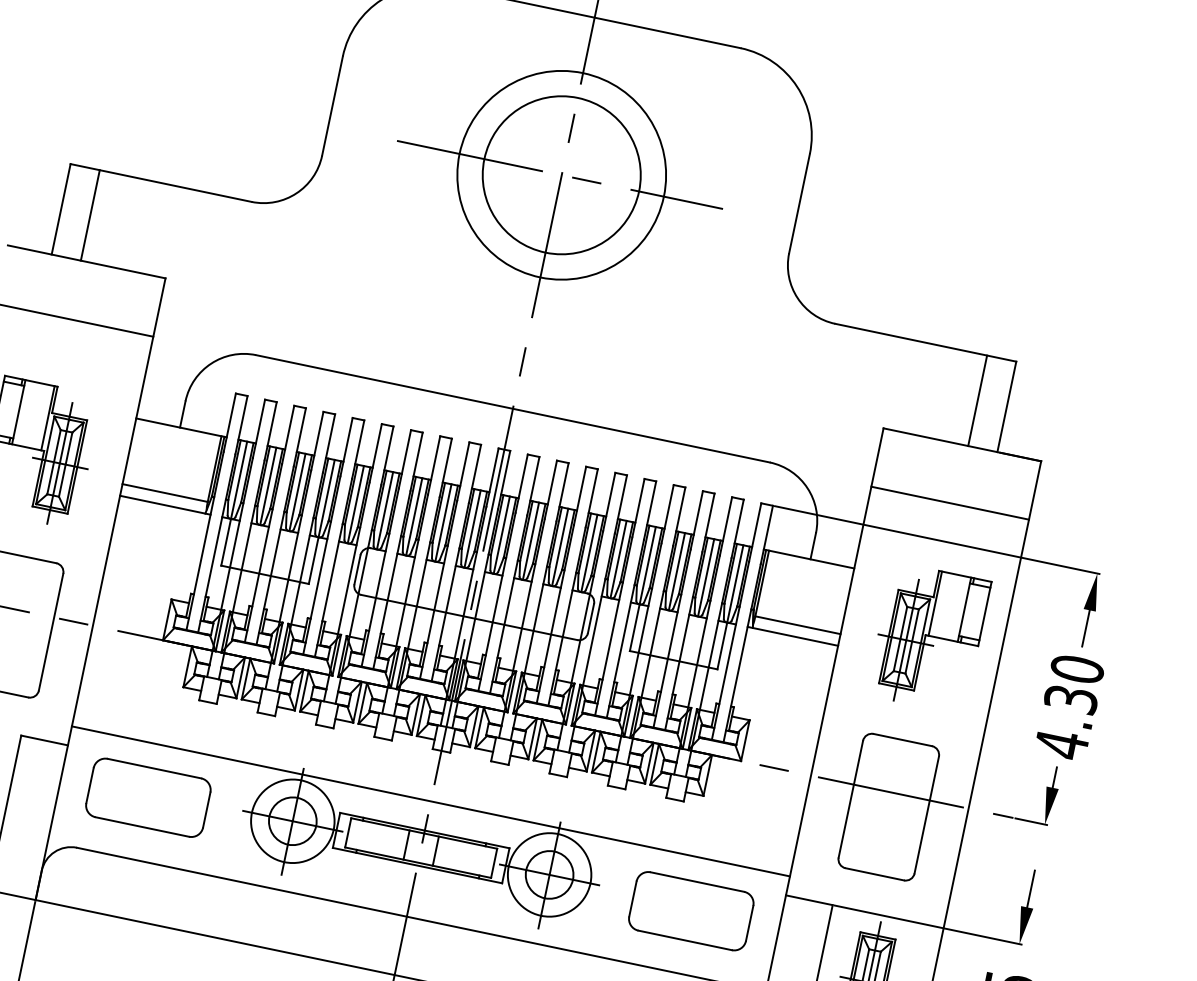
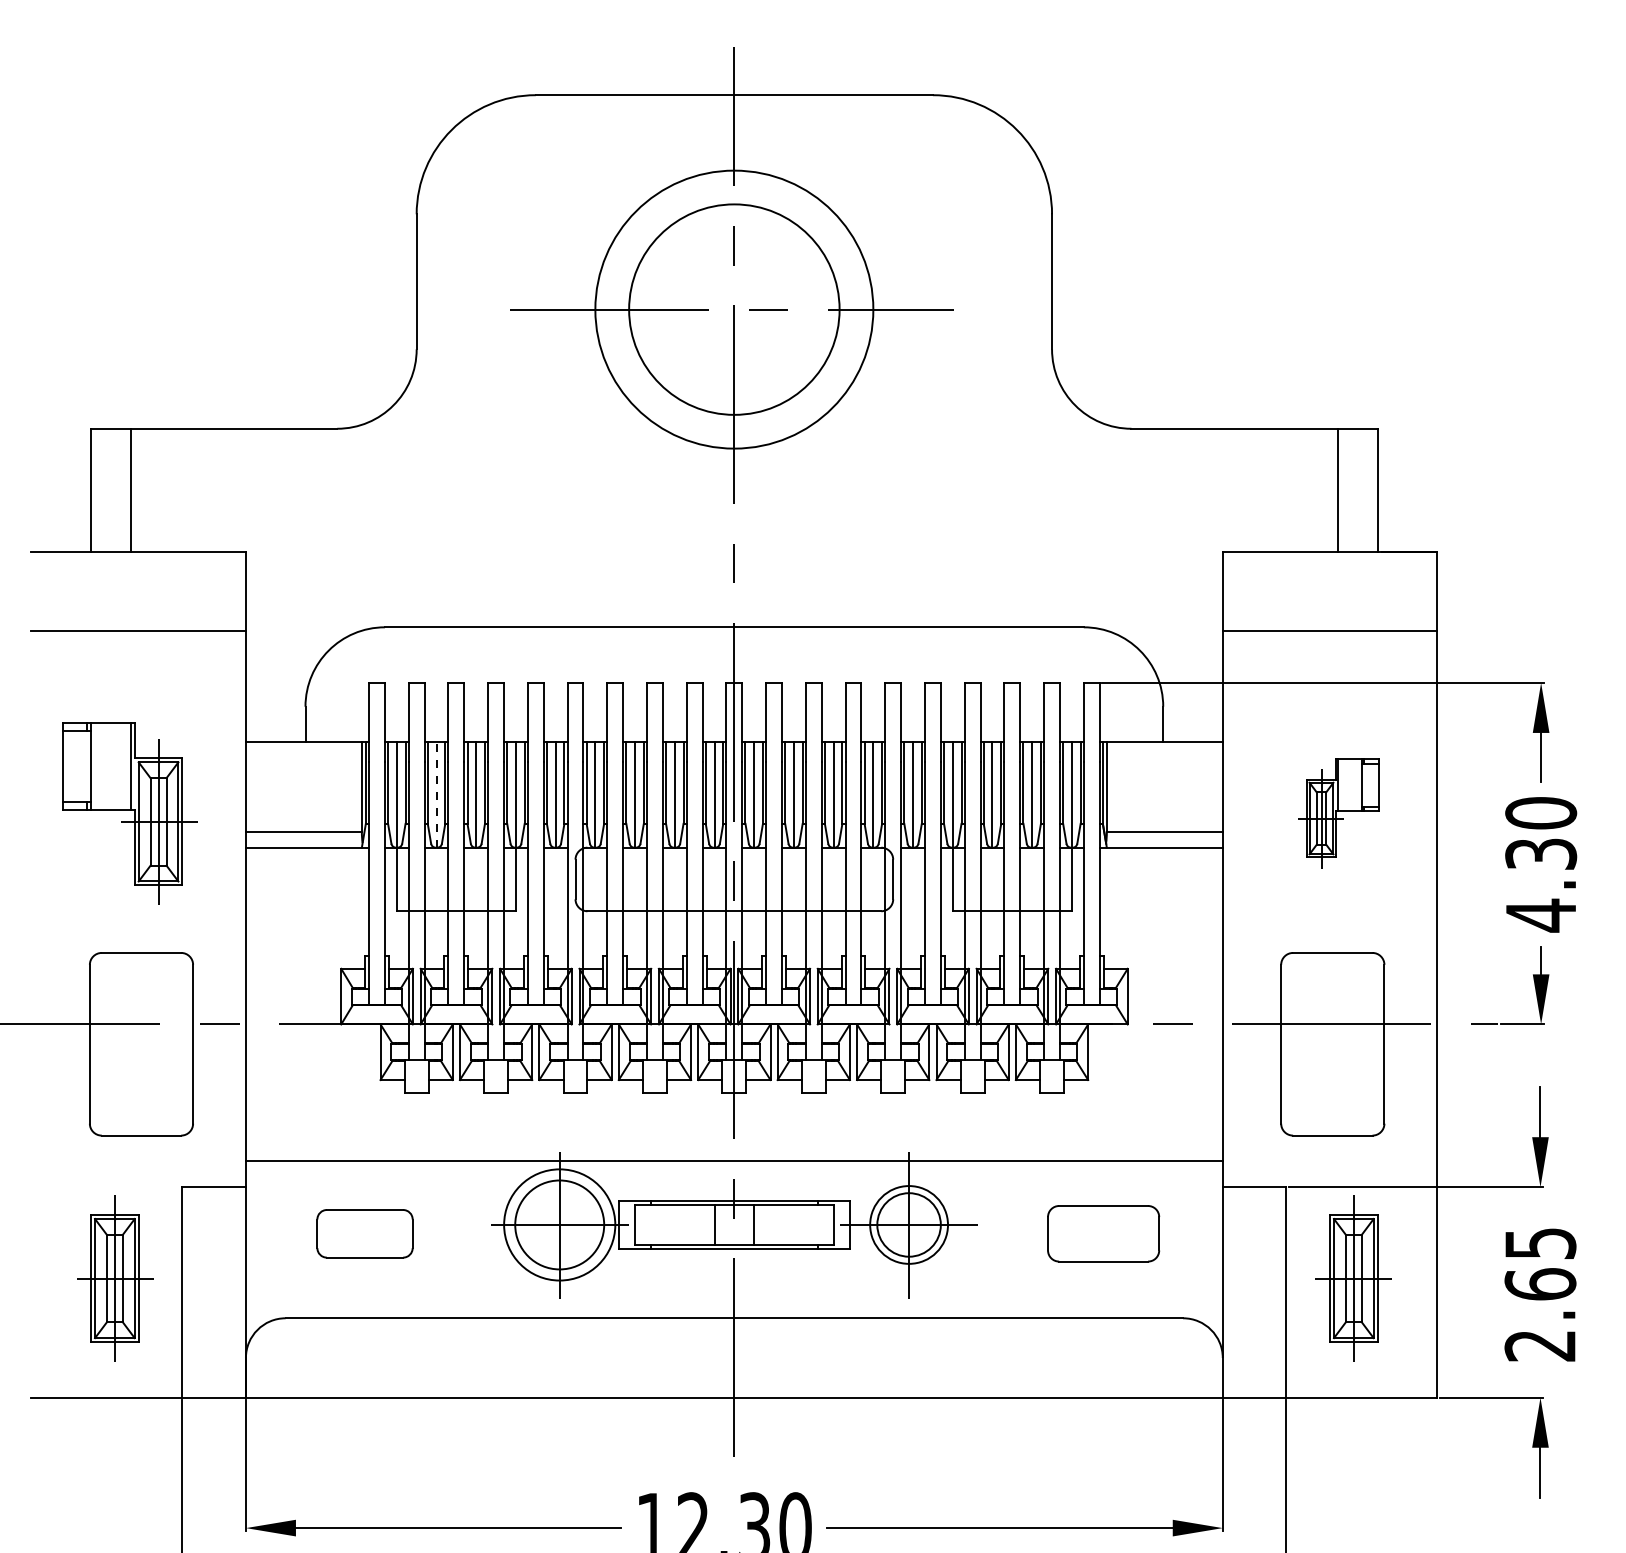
line: (268, 486) -> (436, 795), solid -> dashed
part: (928, 638) -> (1338, 813), size x0.6
part: (148, 797) -> (364, 1233), size x0.6
circle: (292, 820) -> (559, 1224), size x1.4
circle: (549, 874) -> (908, 1224), size x0.7
part: (691, 911) -> (1103, 1233), size x0.7

